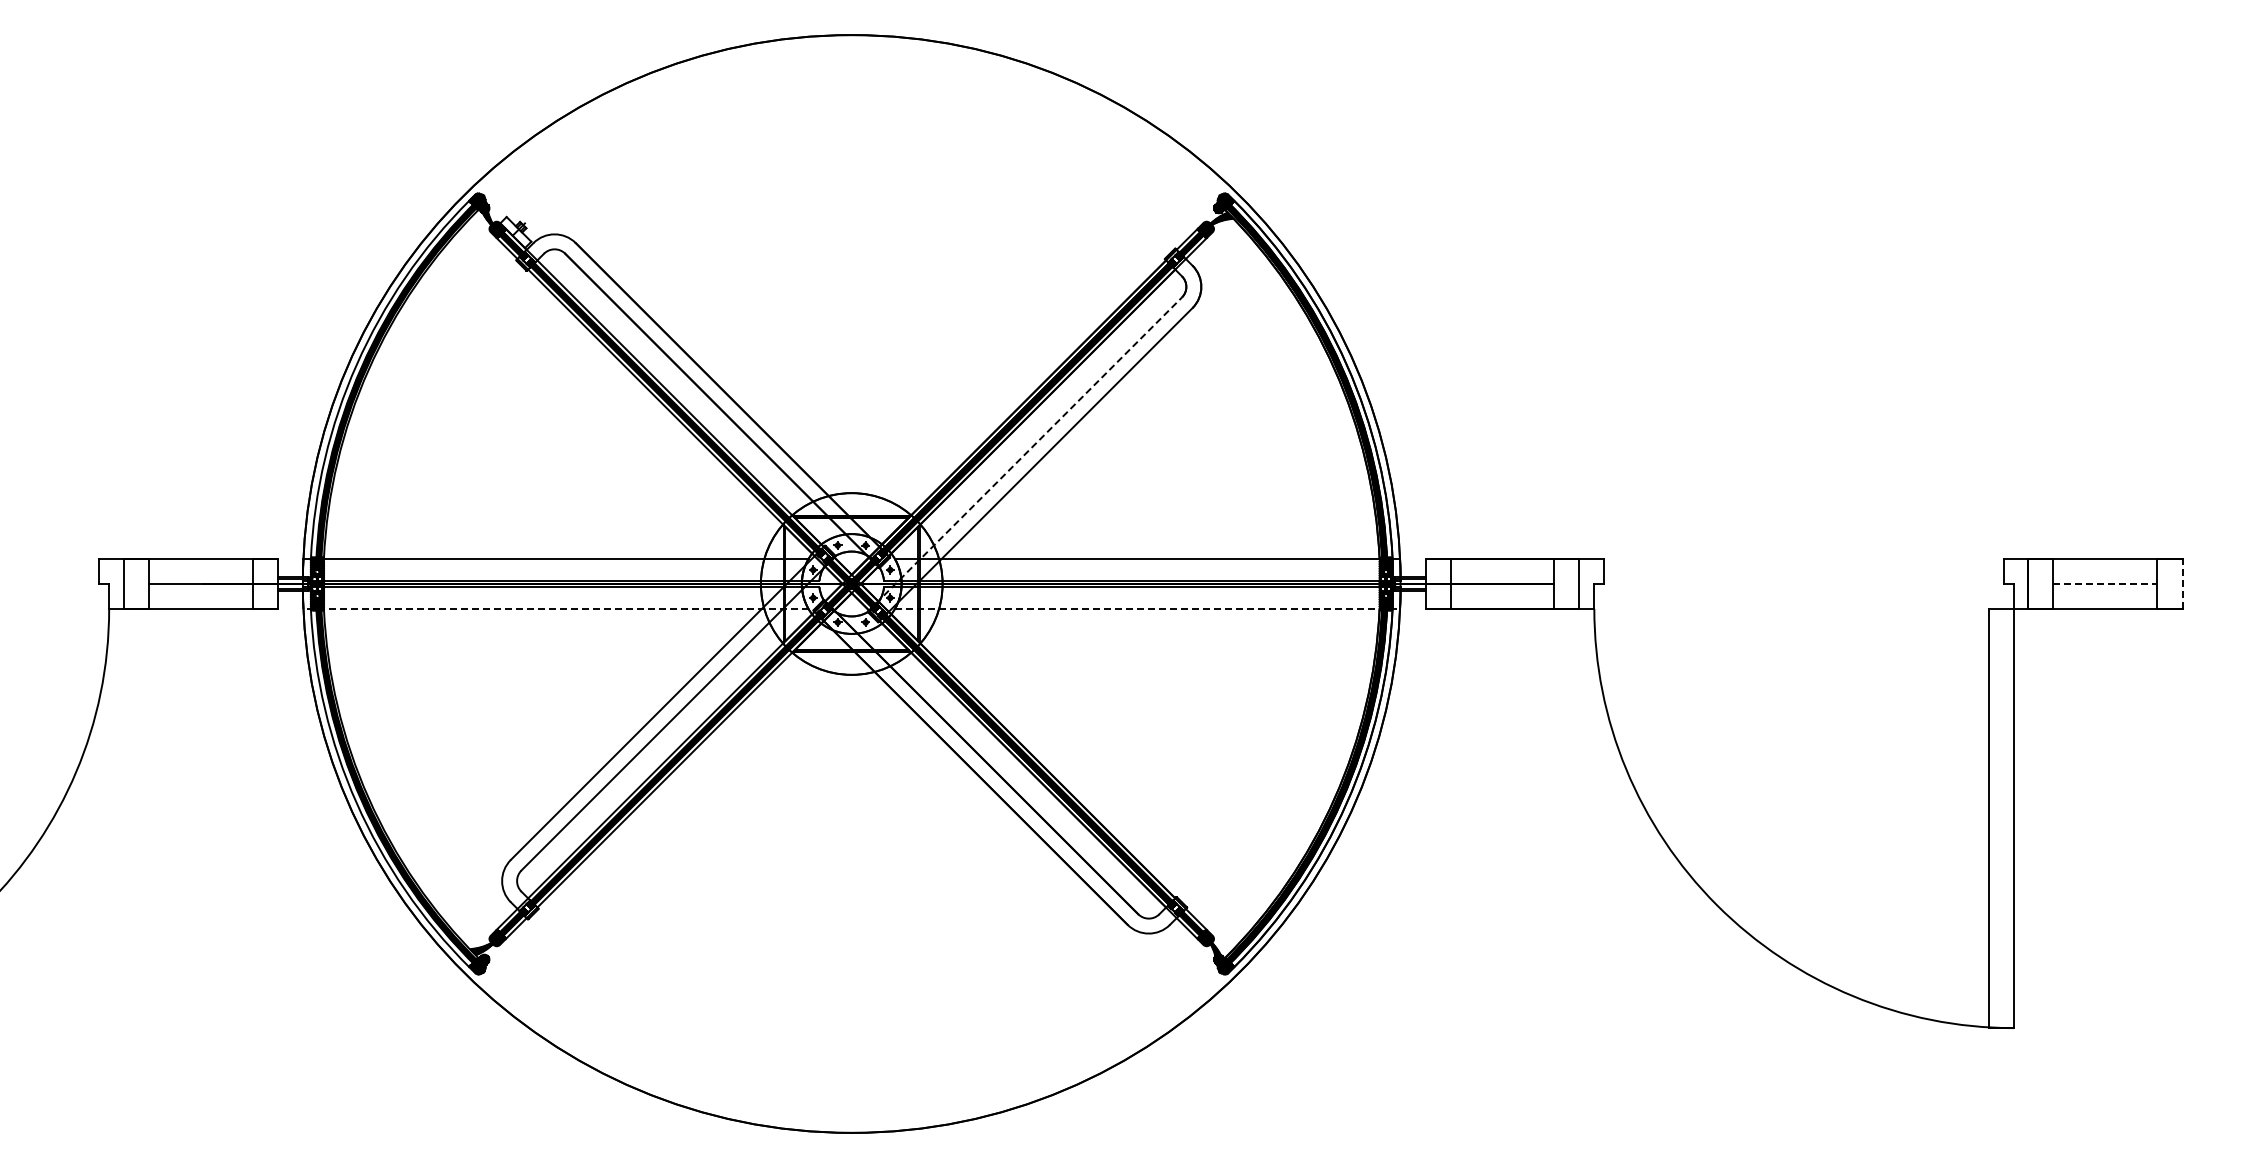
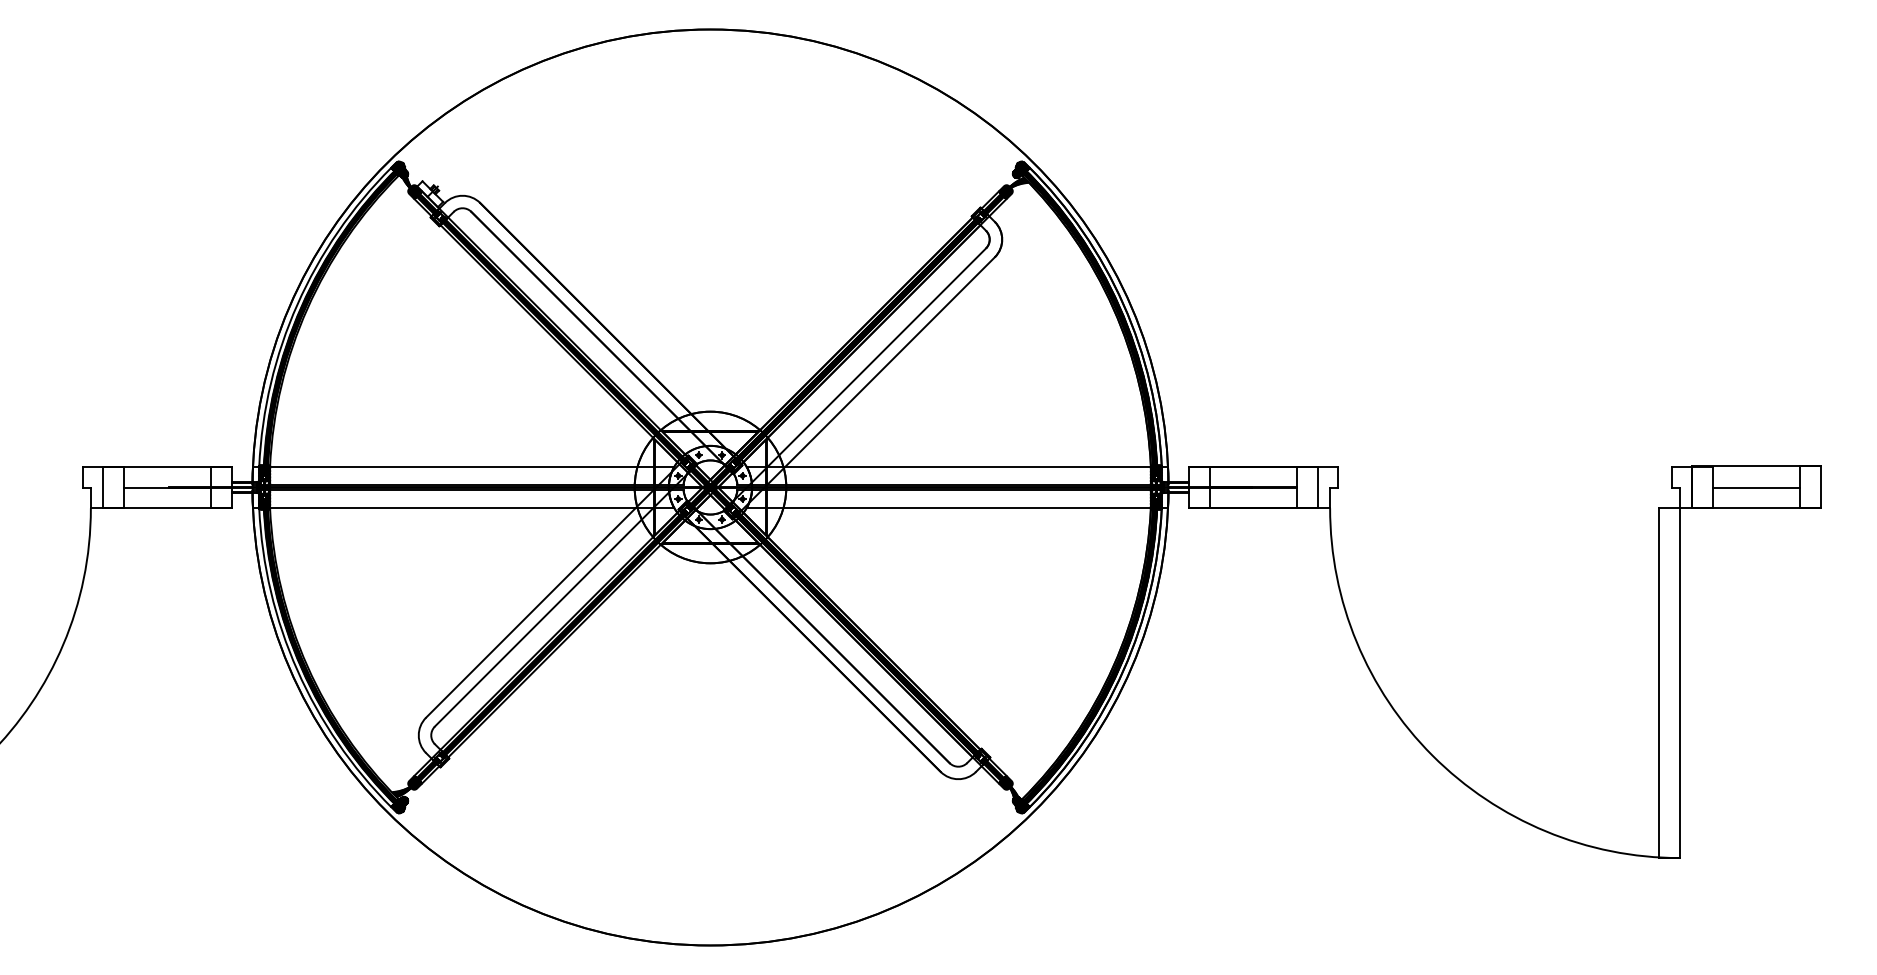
line: (1029, 450) -> (858, 376), dashed -> solid
line: (2182, 583) -> (1820, 487), dashed -> solid
line: (2105, 584) -> (1756, 487), dashed -> solid
line: (555, 608) -> (463, 507), dashed -> solid
line: (1147, 608) -> (957, 507), dashed -> solid

